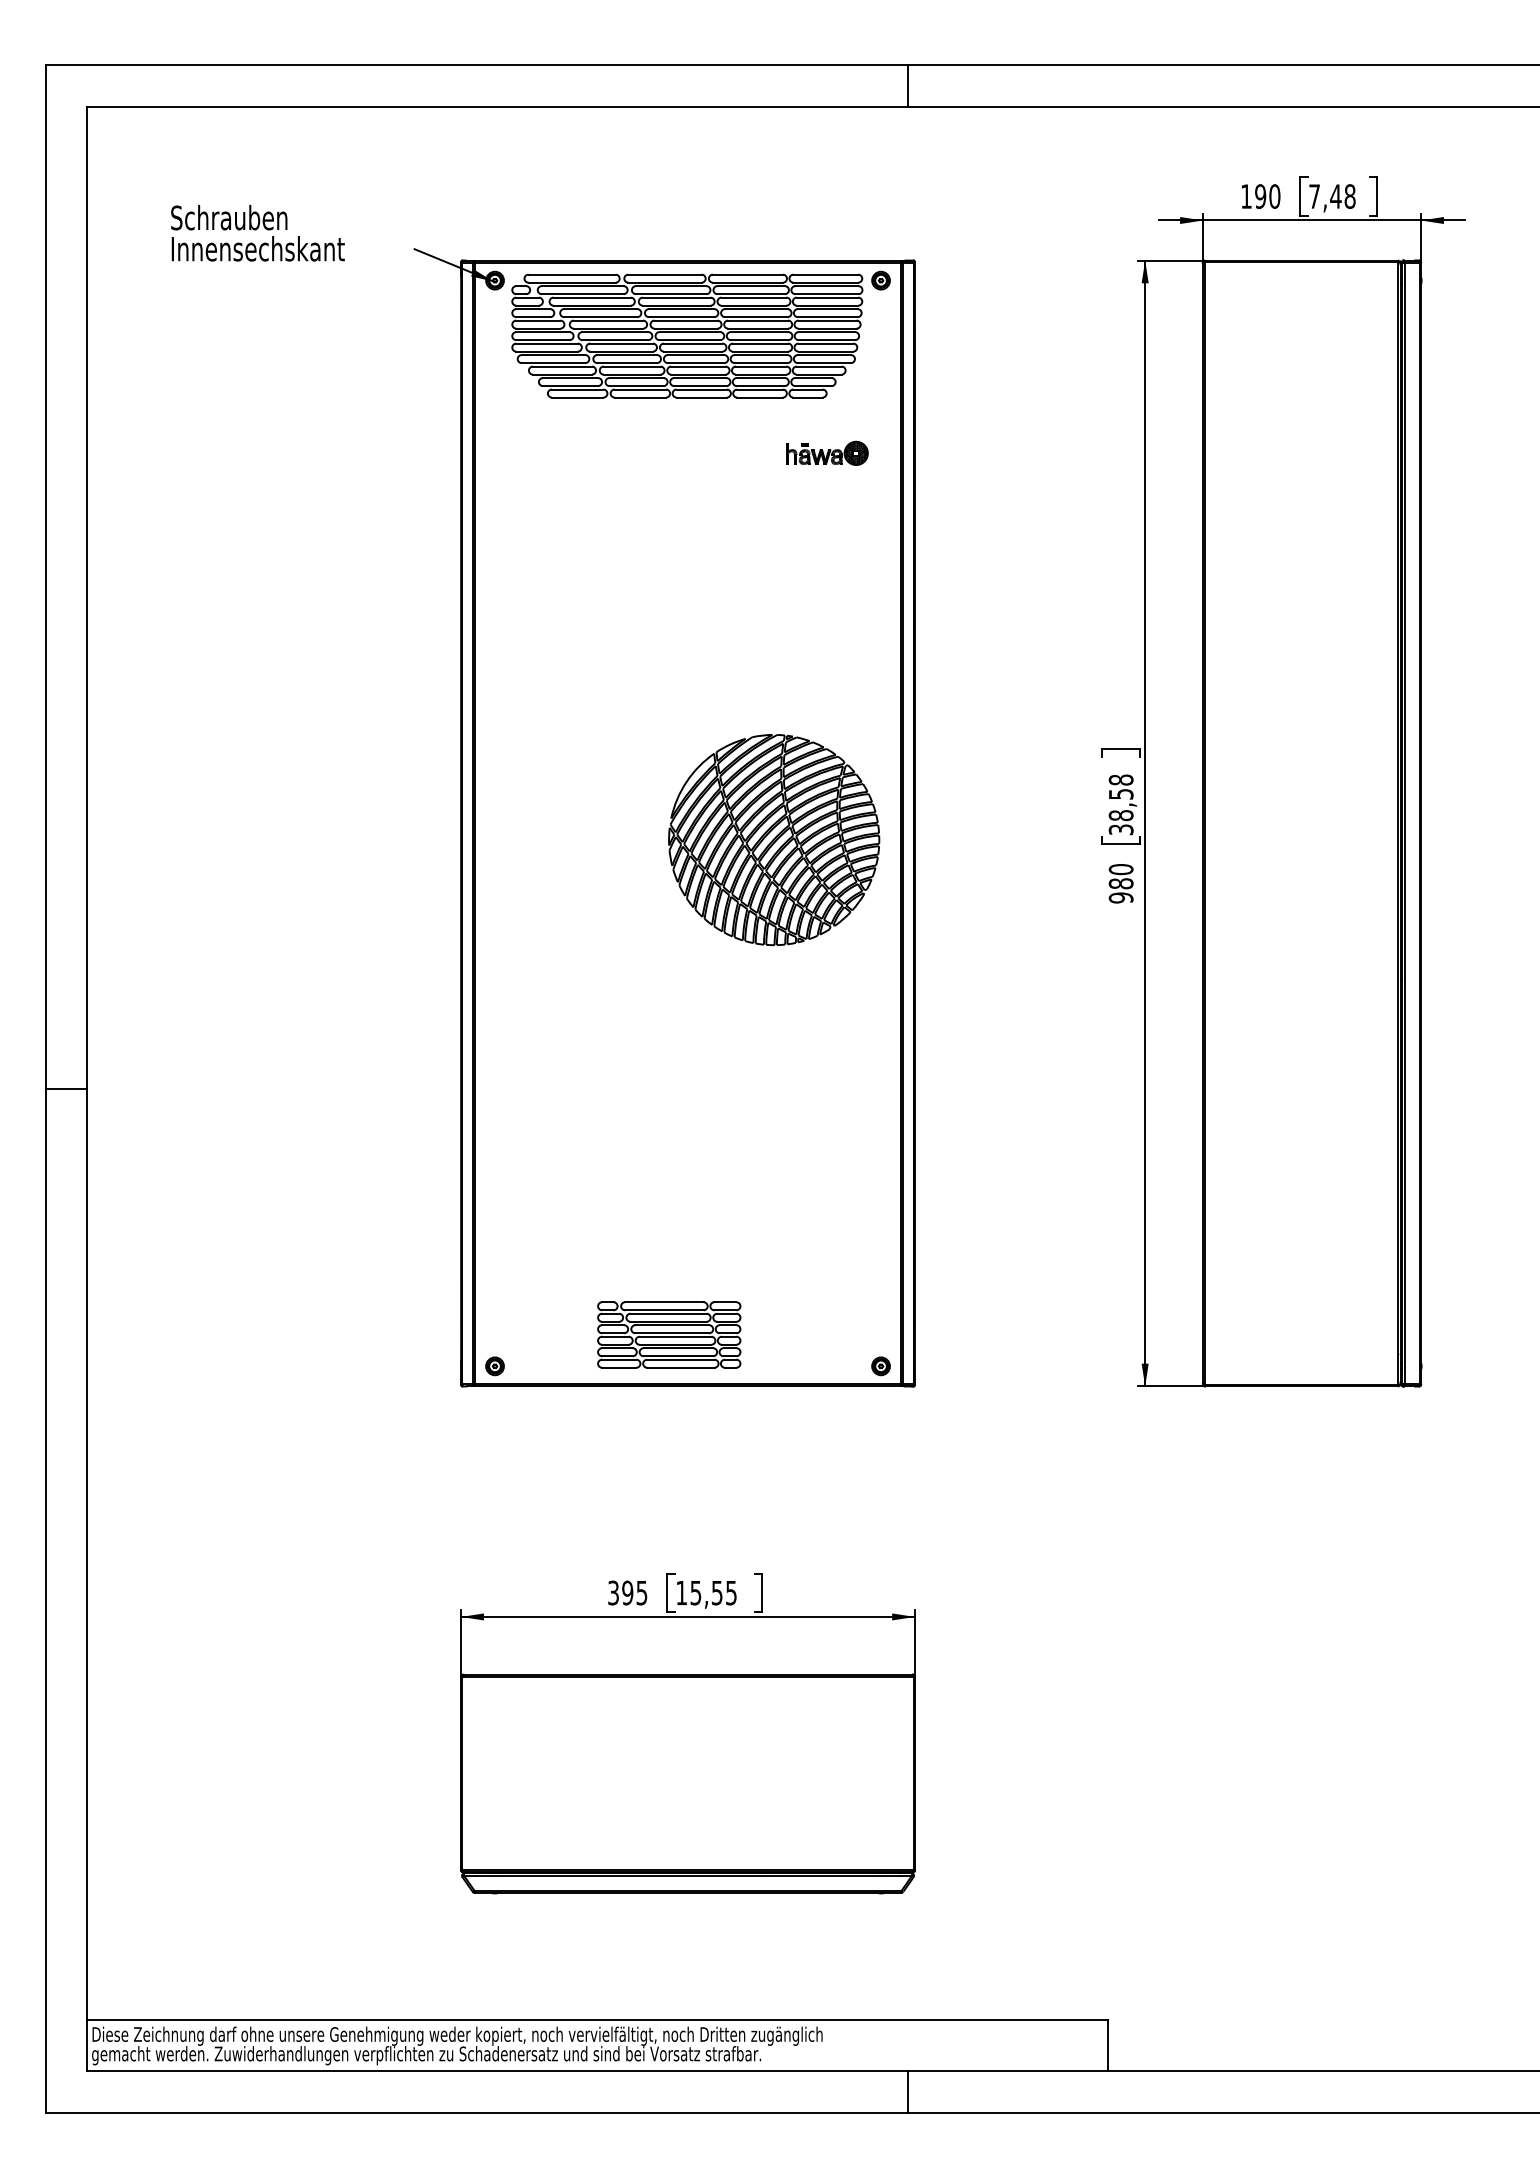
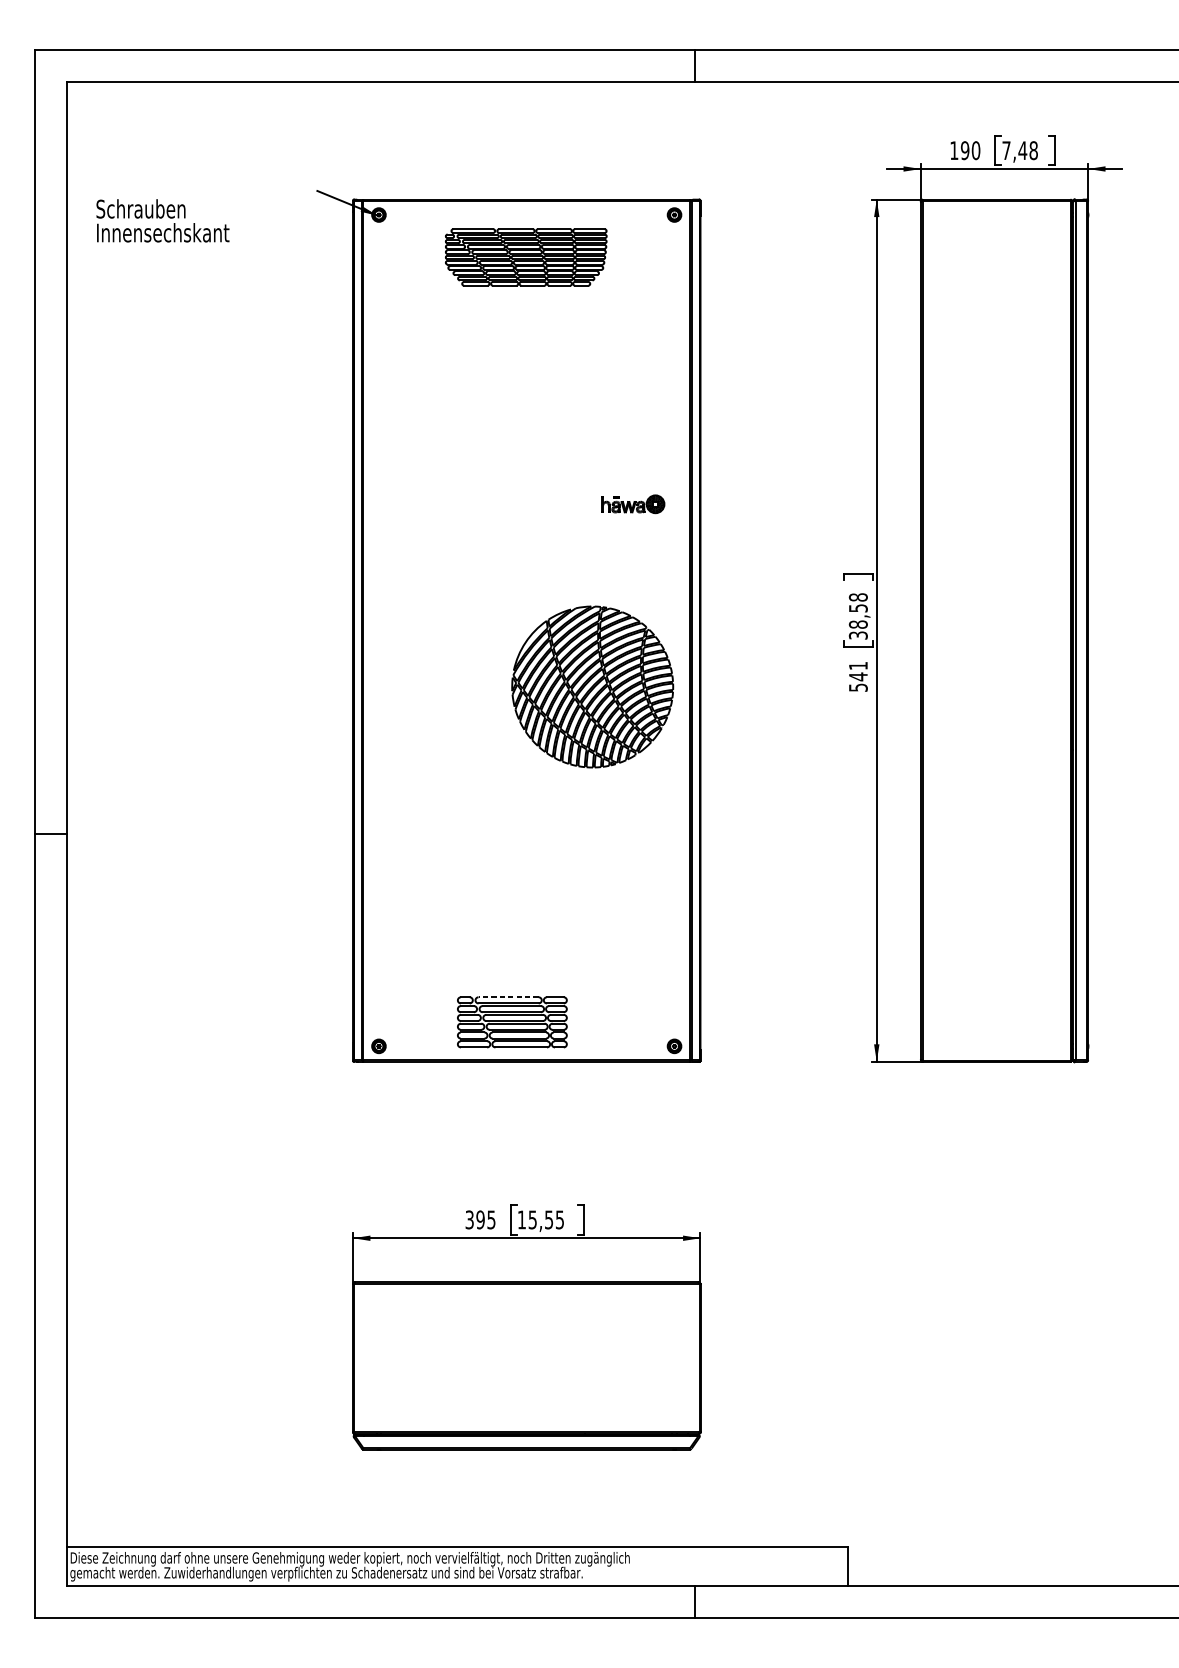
text: (257, 233) -> (162, 221), moved
part: (687, 335) -> (526, 257), size x0.6
part: (827, 452) -> (633, 503), moved
part: (774, 840) -> (592, 687), moved
text: (1120, 883) -> (857, 676), 980 -> 541
line: (663, 1302) -> (507, 997), solid -> dashed

